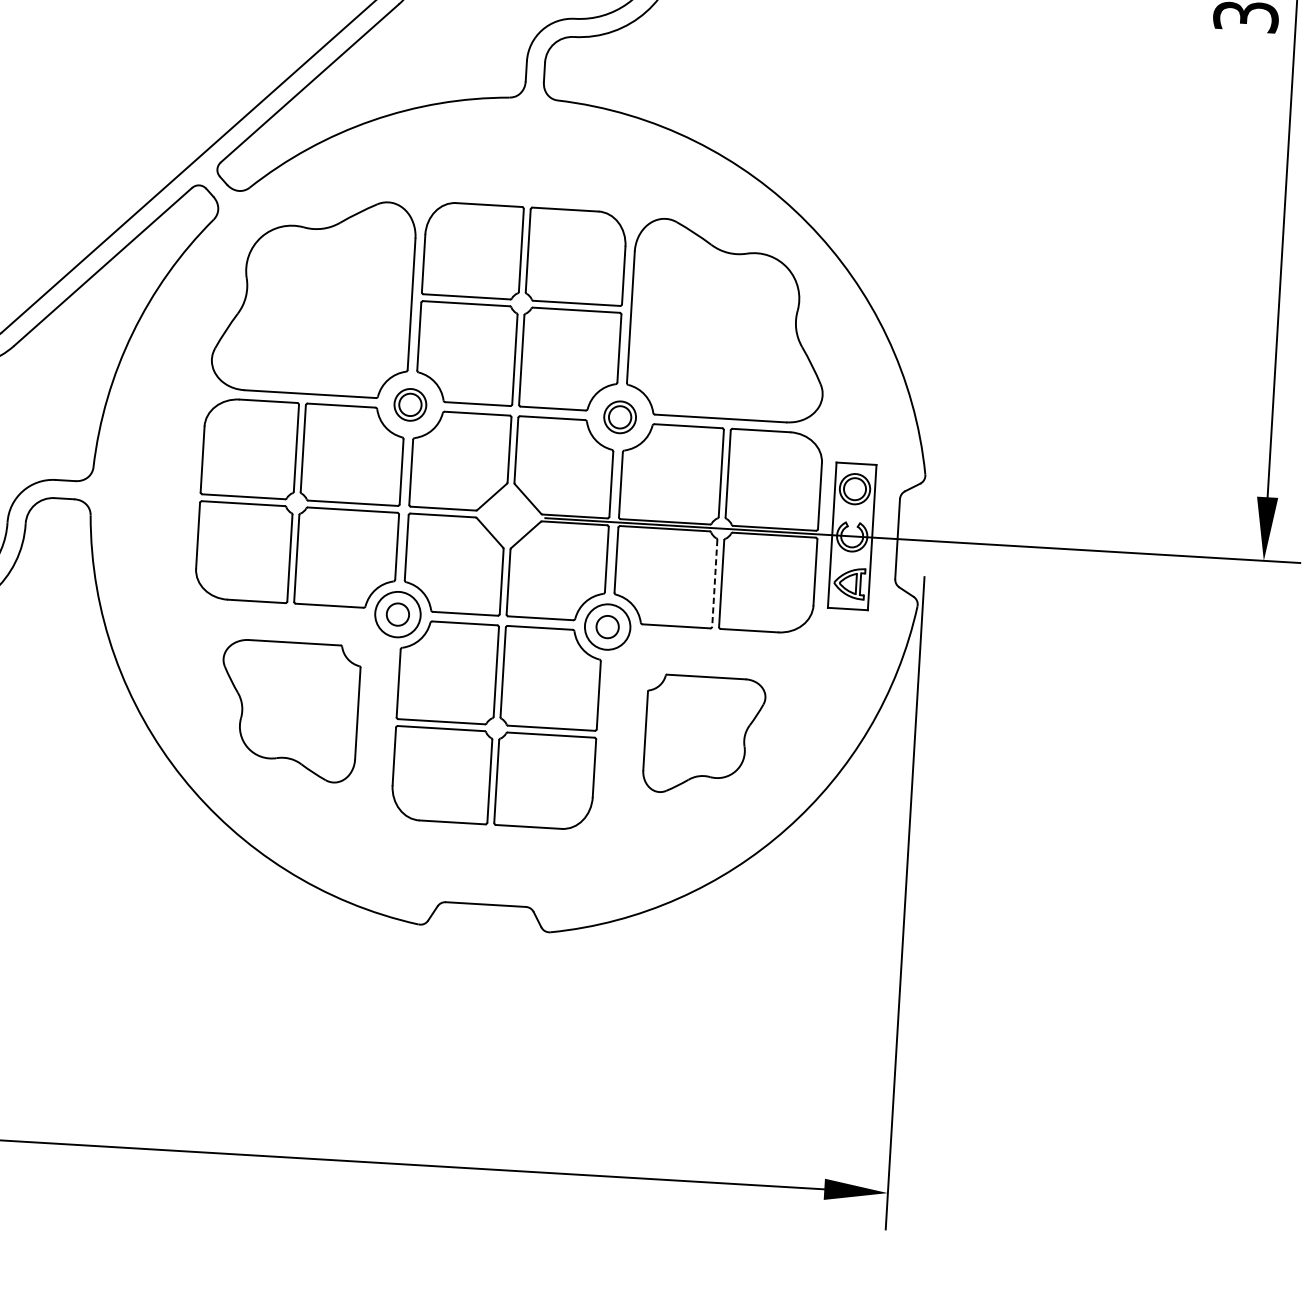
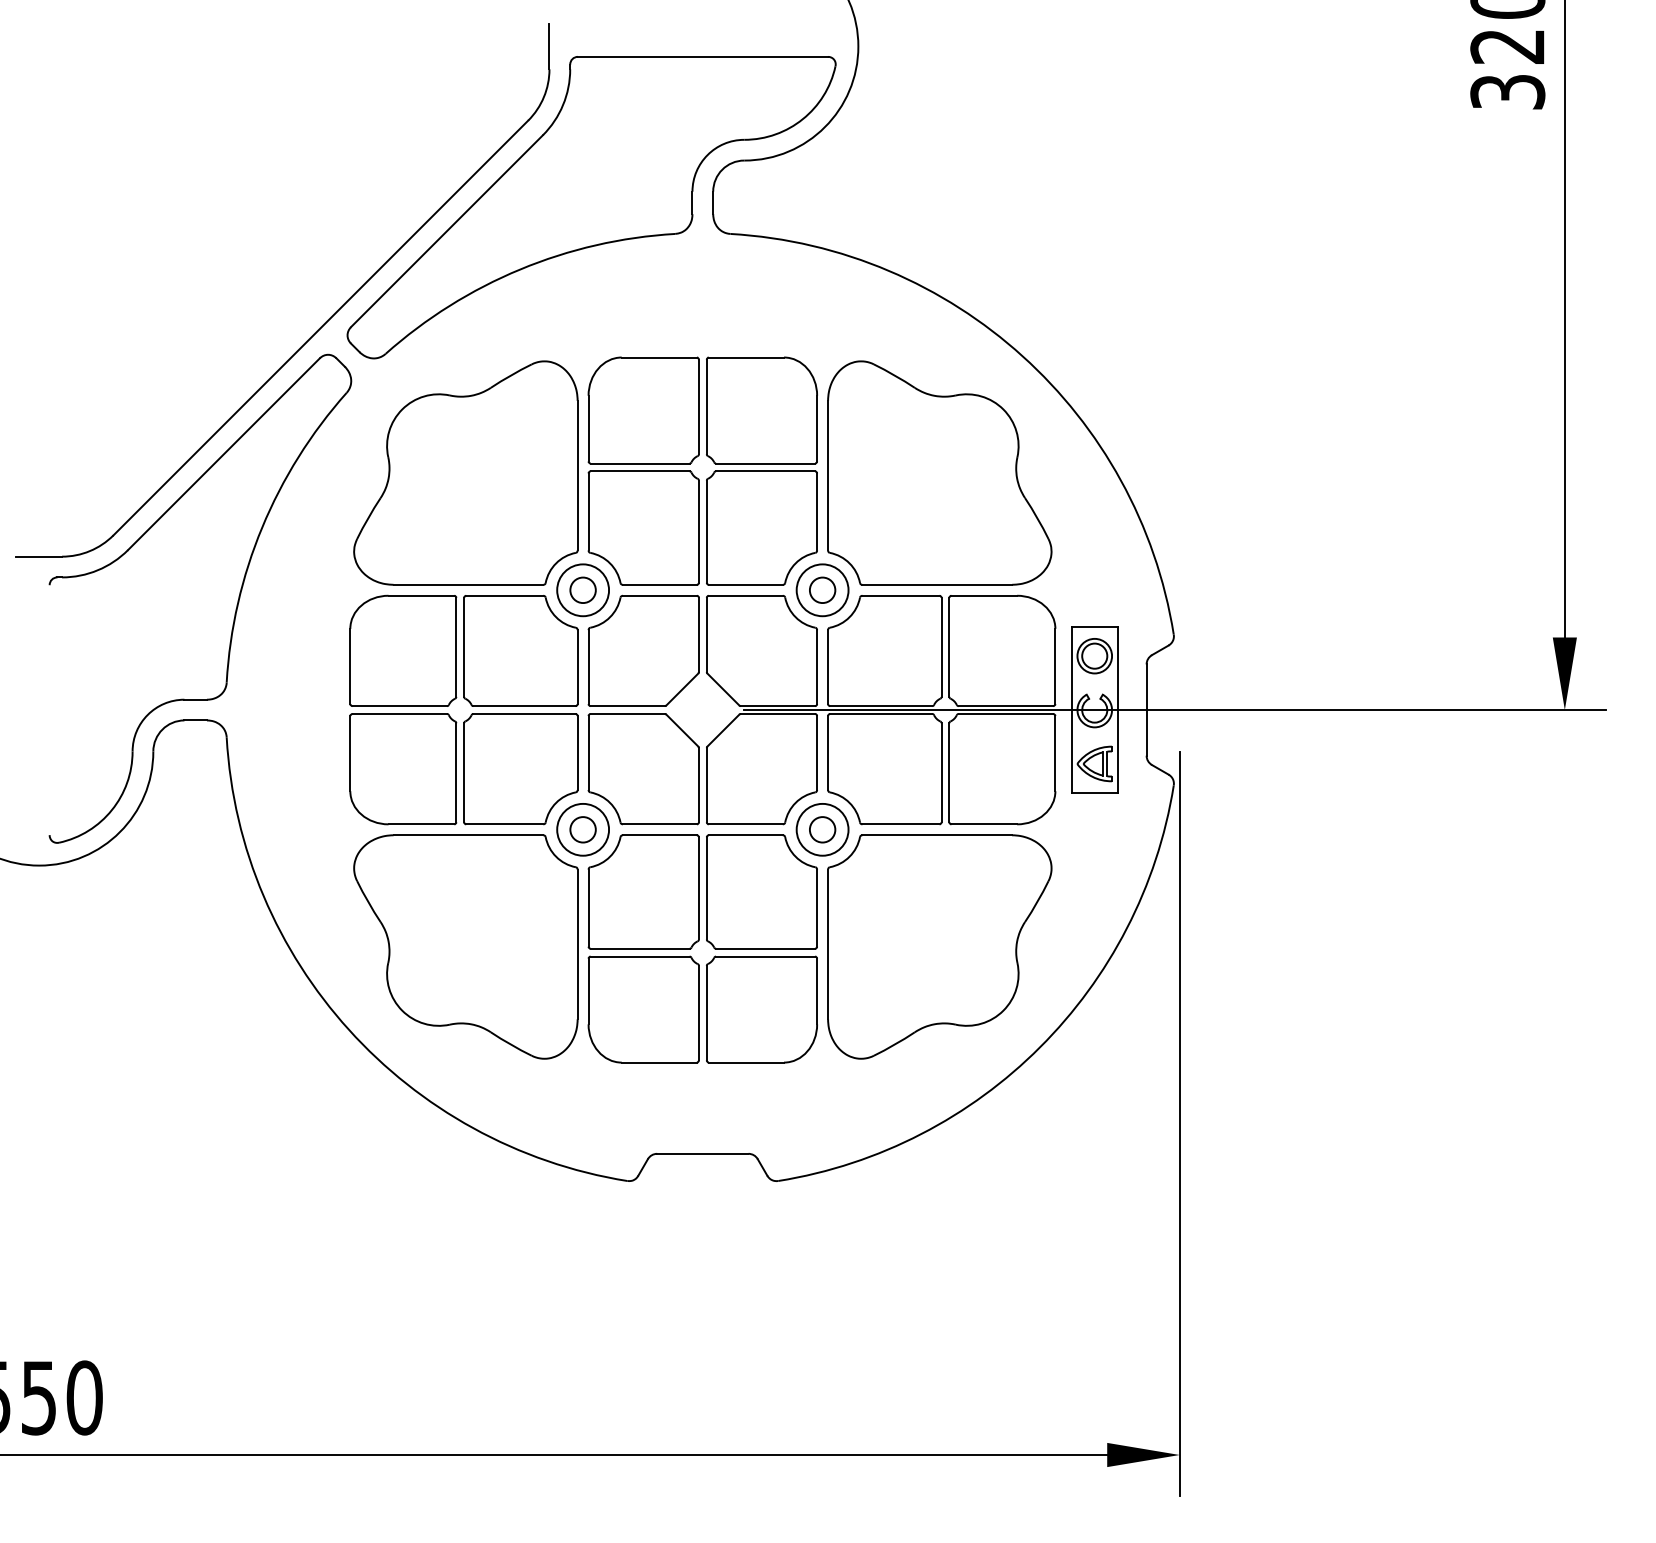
circle: (410, 405) -> (583, 590), size x1.43
circle: (620, 417) -> (822, 590), size x1.43
line: (714, 583) -> (941, 773), dashed -> solid
part: (288, 710) -> (465, 946), size x1.43
part: (703, 735) -> (939, 946), size x1.67

